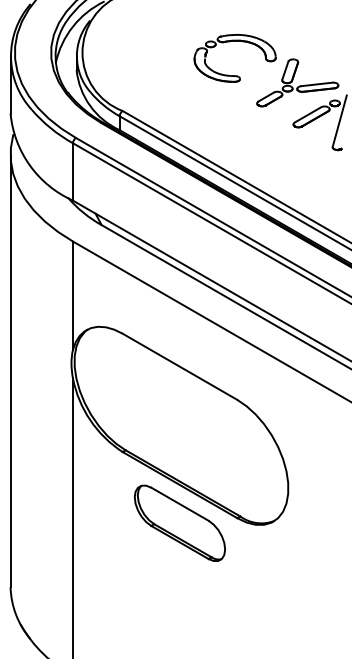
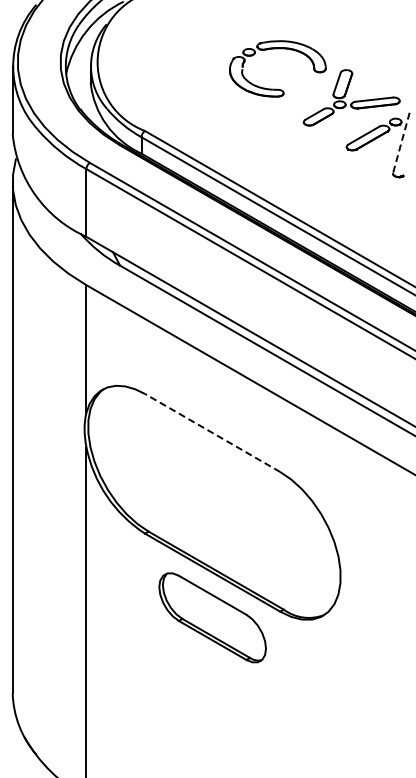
line: (339, 121) -> (401, 143), solid -> dashed
line: (179, 366) -> (212, 432), solid -> dashed

